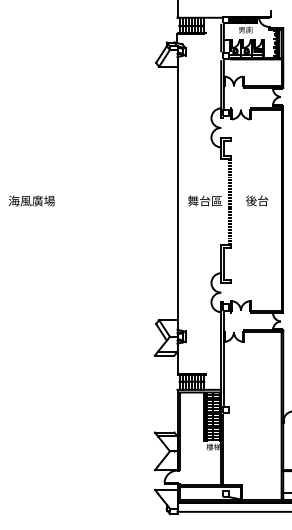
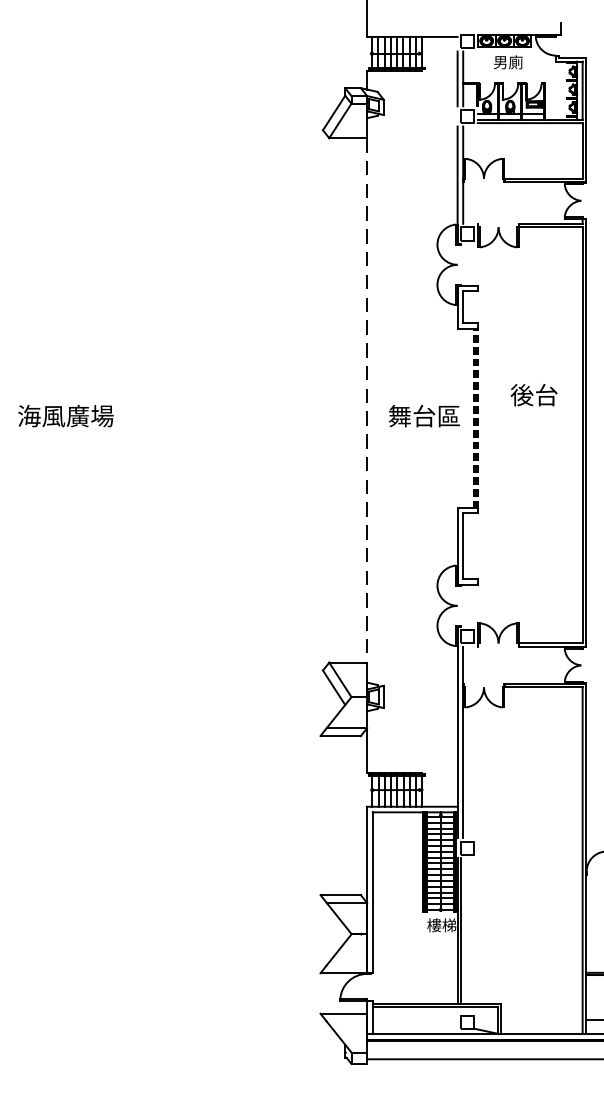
line: (177, 193) -> (367, 400), solid -> dashed
text: (257, 200) -> (534, 394), moved

